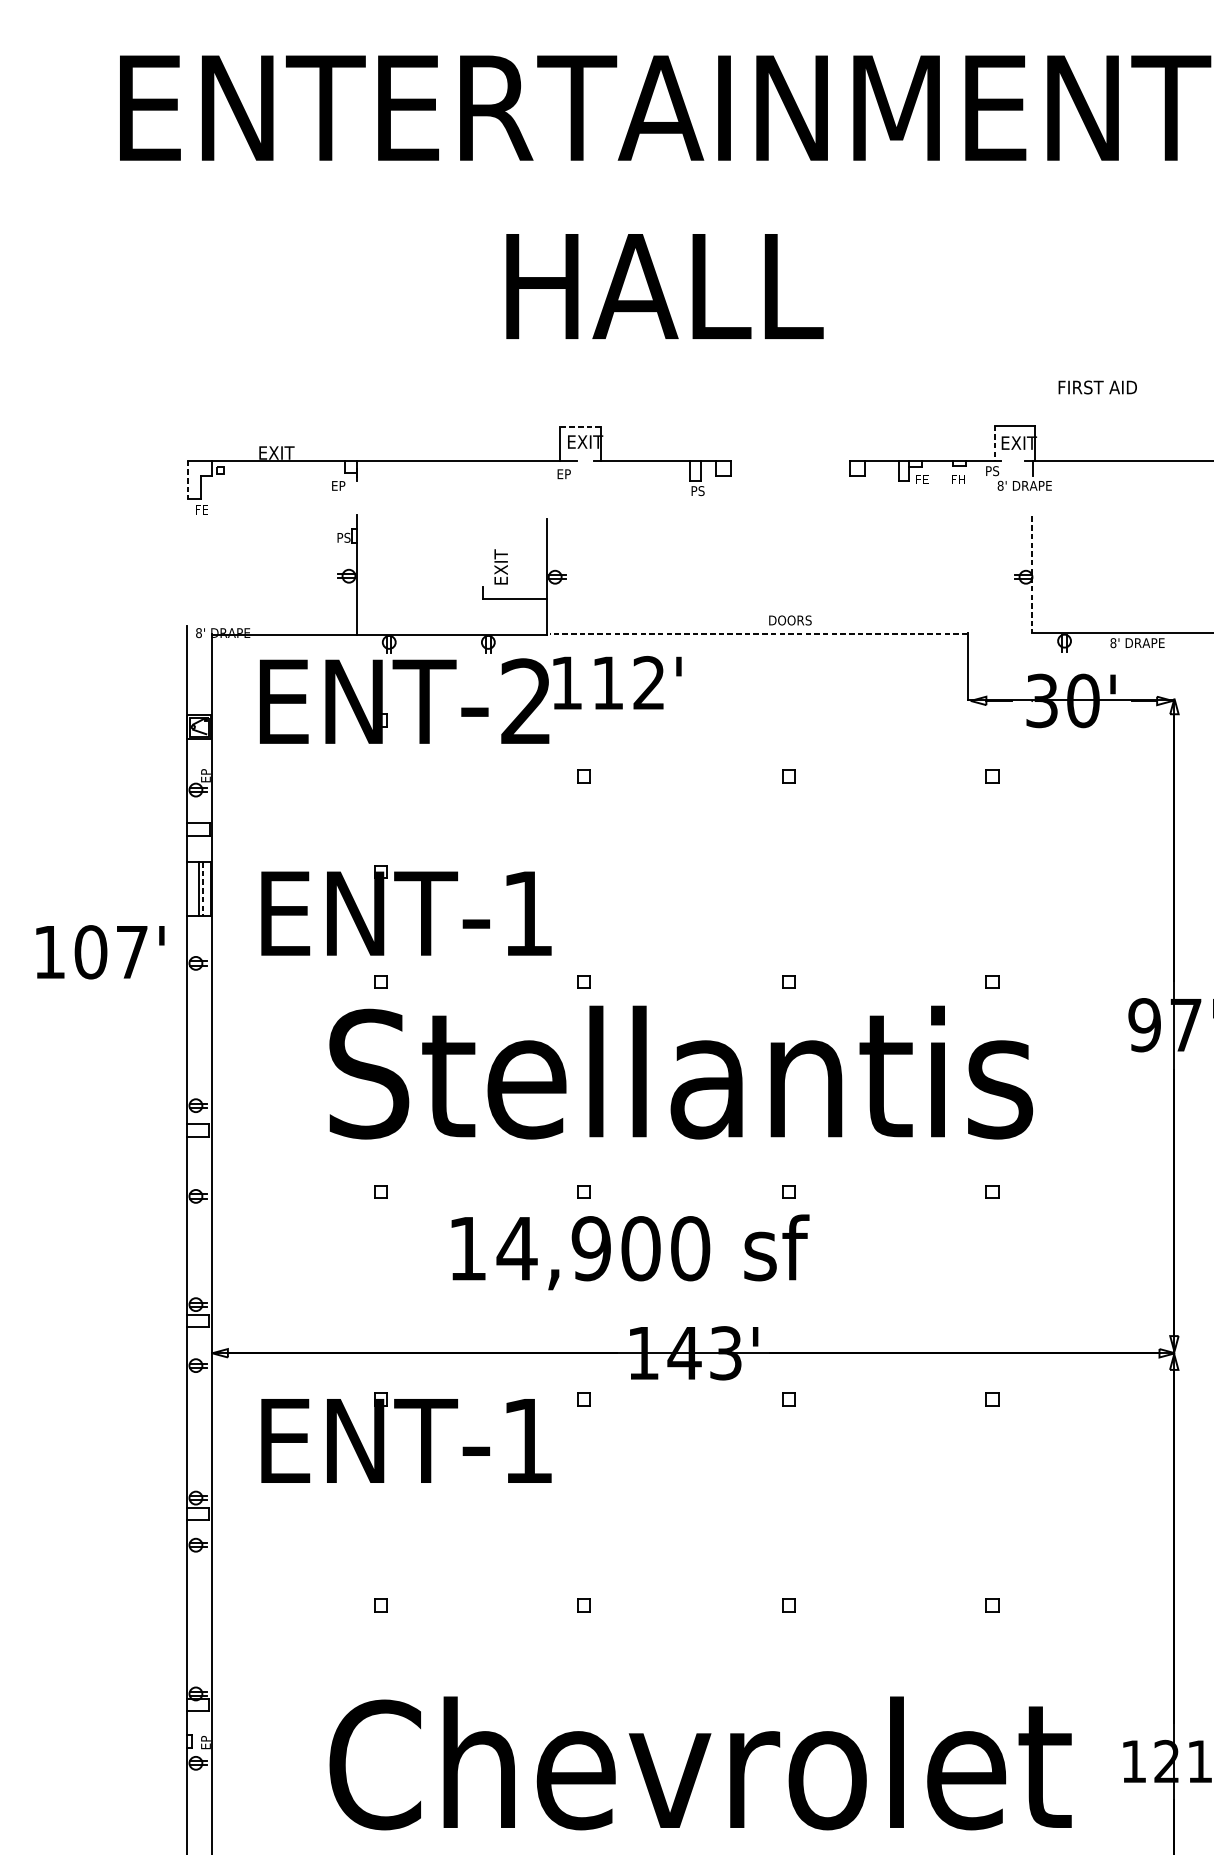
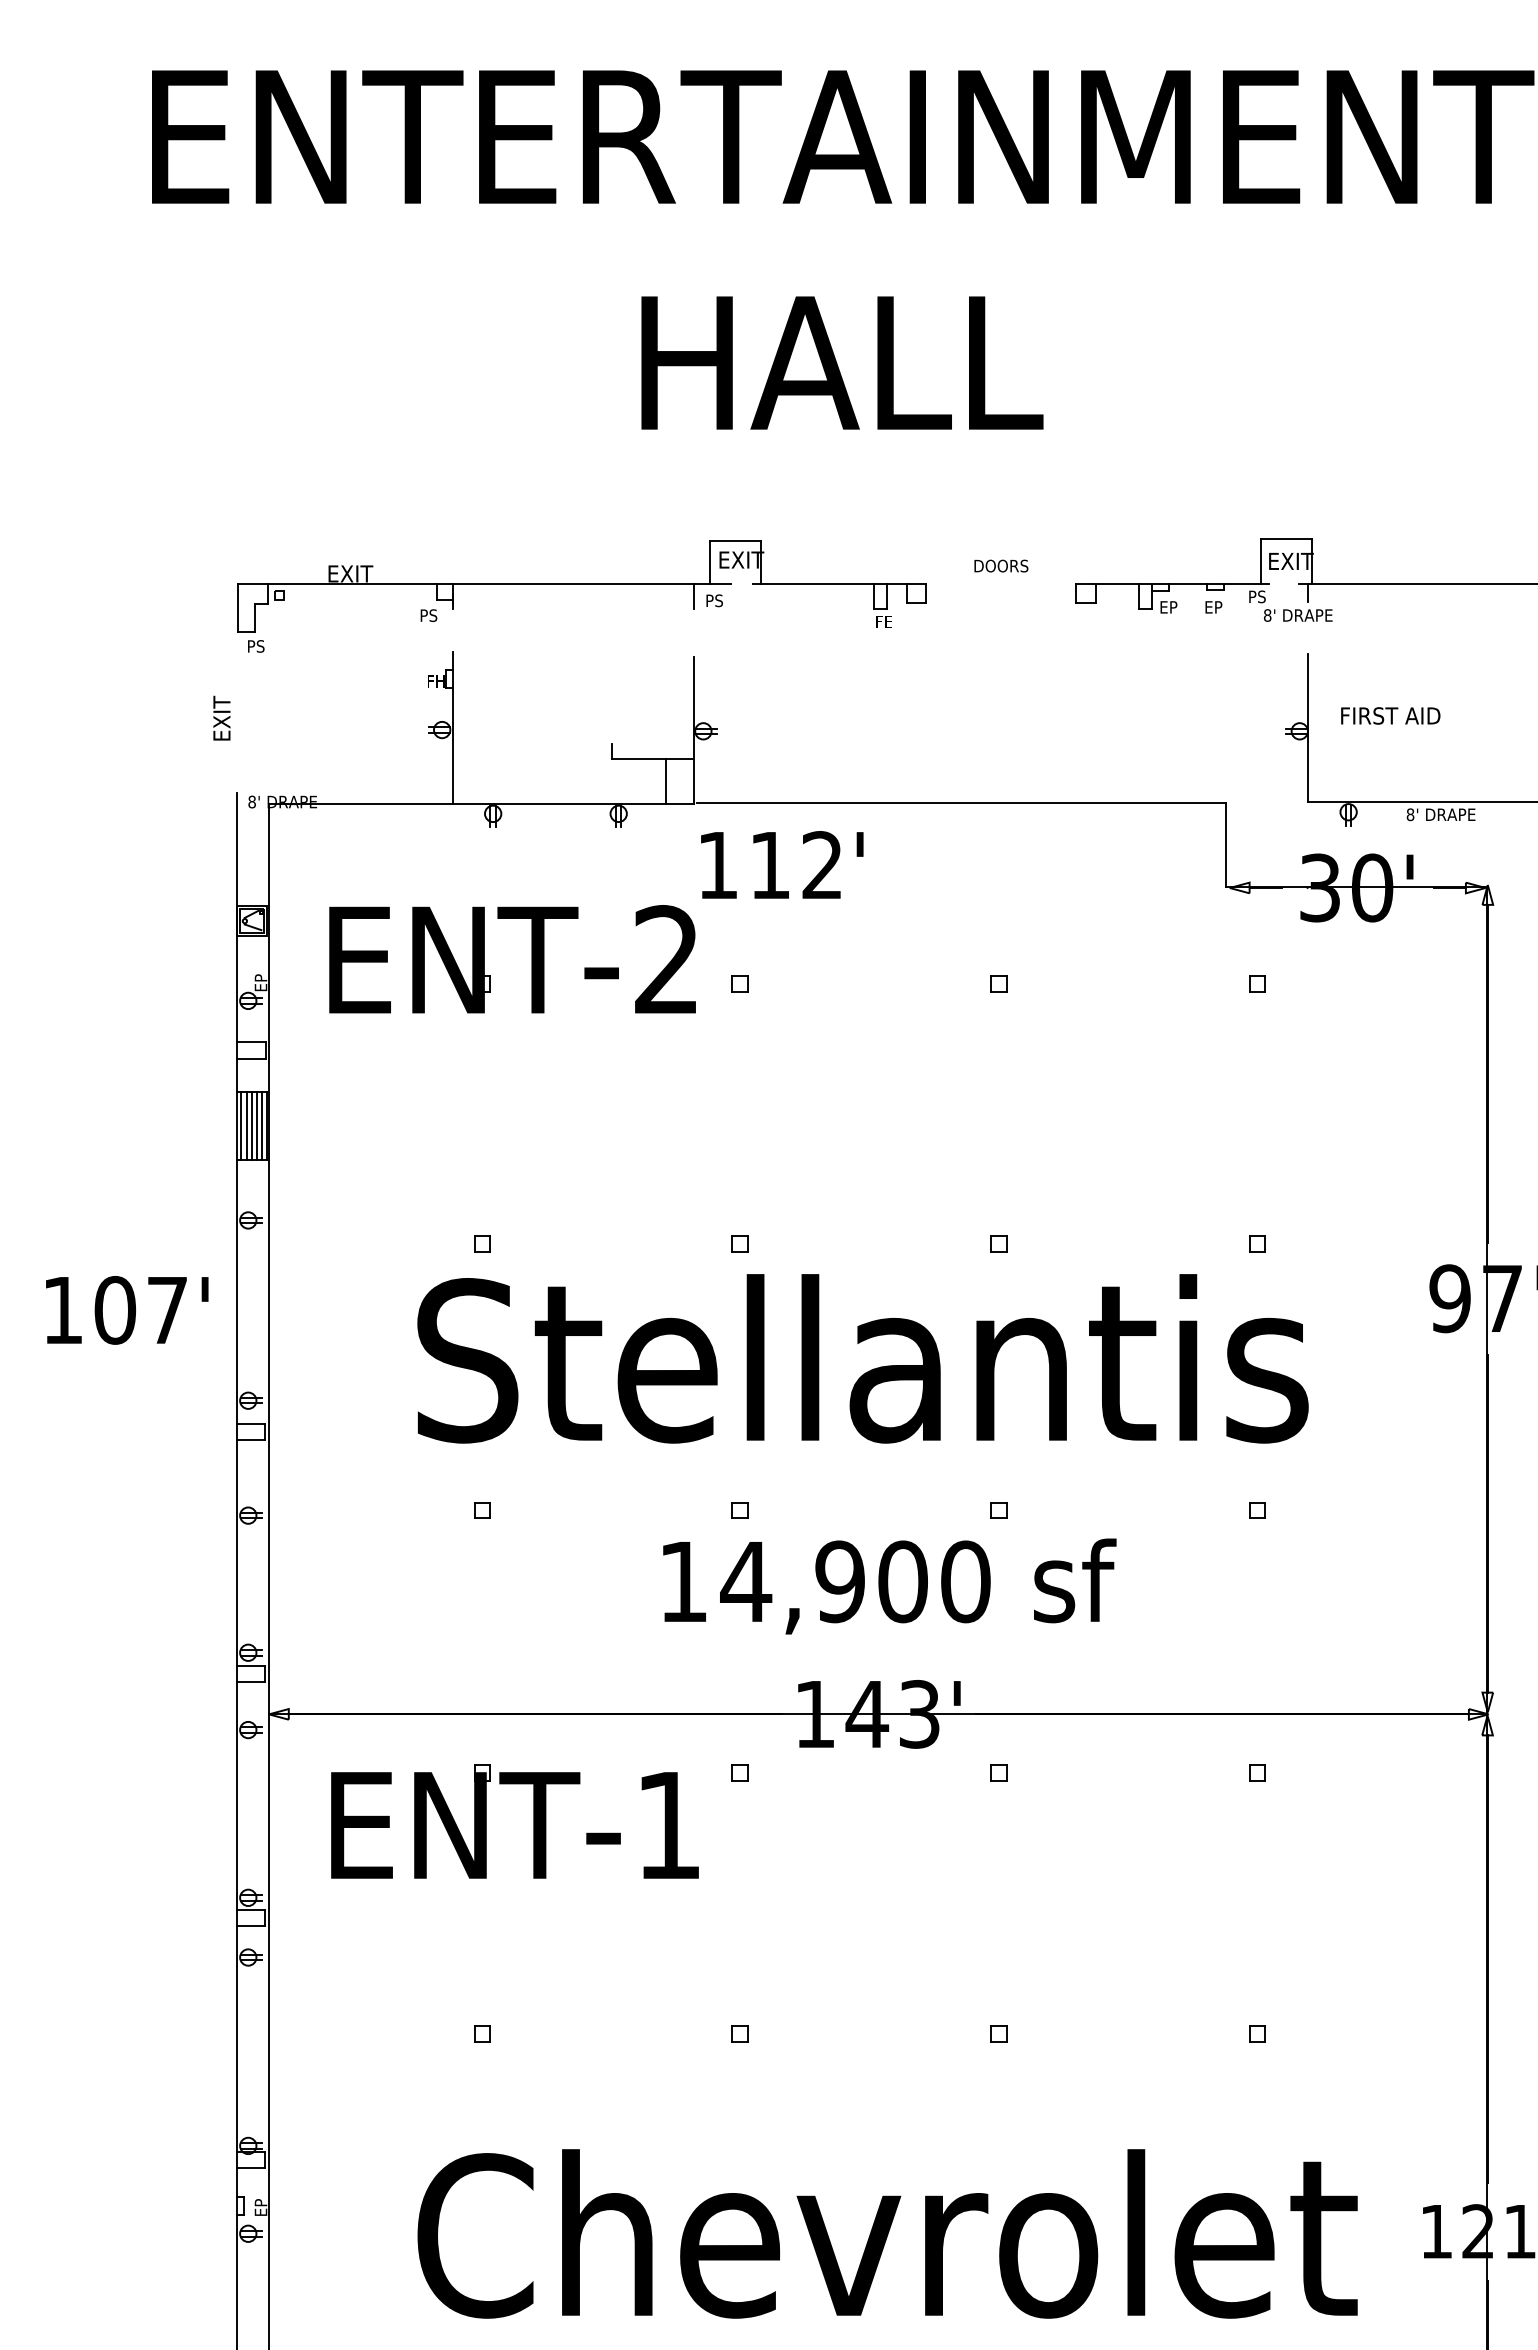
text: (1097, 387) -> (1390, 715), moved
line: (580, 427) -> (735, 541), dashed -> solid
line: (994, 443) -> (1260, 561), dashed -> solid
line: (547, 470) -> (693, 595), added
text: (564, 473) -> (715, 600), EP -> PS
text: (922, 479) -> (1168, 607), FE -> EP
text: (957, 479) -> (1213, 607), FH -> EP
line: (187, 480) -> (237, 608), dashed -> solid
text: (338, 485) -> (429, 615), EP -> PS
text: (698, 490) -> (884, 621), PS -> FE
text: (202, 510) -> (256, 646), FE -> PS
text: (343, 537) -> (435, 681), PS -> FH
text: (500, 566) -> (221, 717), moved
line: (1032, 575) -> (1307, 728), dashed -> solid
line: (525, 616) -> (665, 781), added
text: (790, 620) -> (1001, 565), moved
line: (758, 633) -> (960, 802), dashed -> solid
part: (419, 701) -> (531, 959), moved
line: (190, 889) -> (241, 1126), added
line: (194, 889) -> (246, 1126), added
line: (202, 889) -> (256, 1126), dashed -> solid
line: (207, 889) -> (262, 1126), added
part: (421, 910) -> (533, 1153), removed
text: (100, 952) -> (127, 1310), moved
text: (630, 1252) -> (889, 1586), moved

